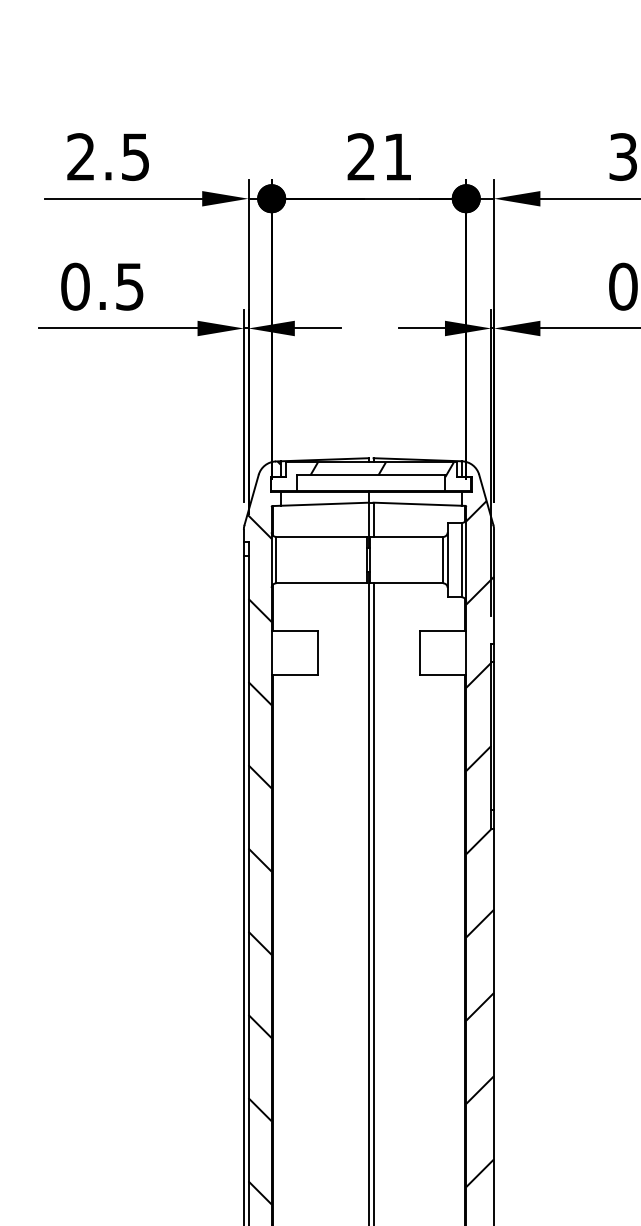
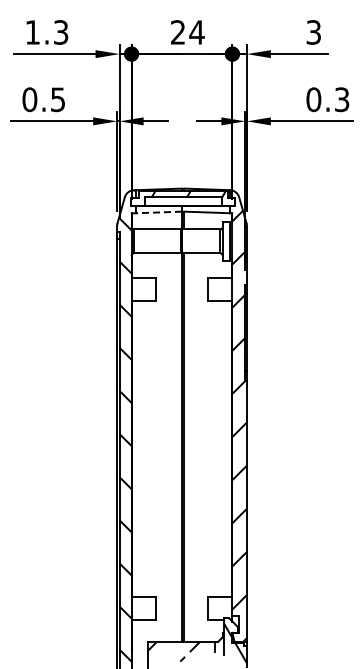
text: (107, 157) -> (46, 32), 2.5 -> 1.3
text: (396, 157) -> (196, 32), 21 -> 24
line: (325, 504) -> (159, 212), solid -> dashed

